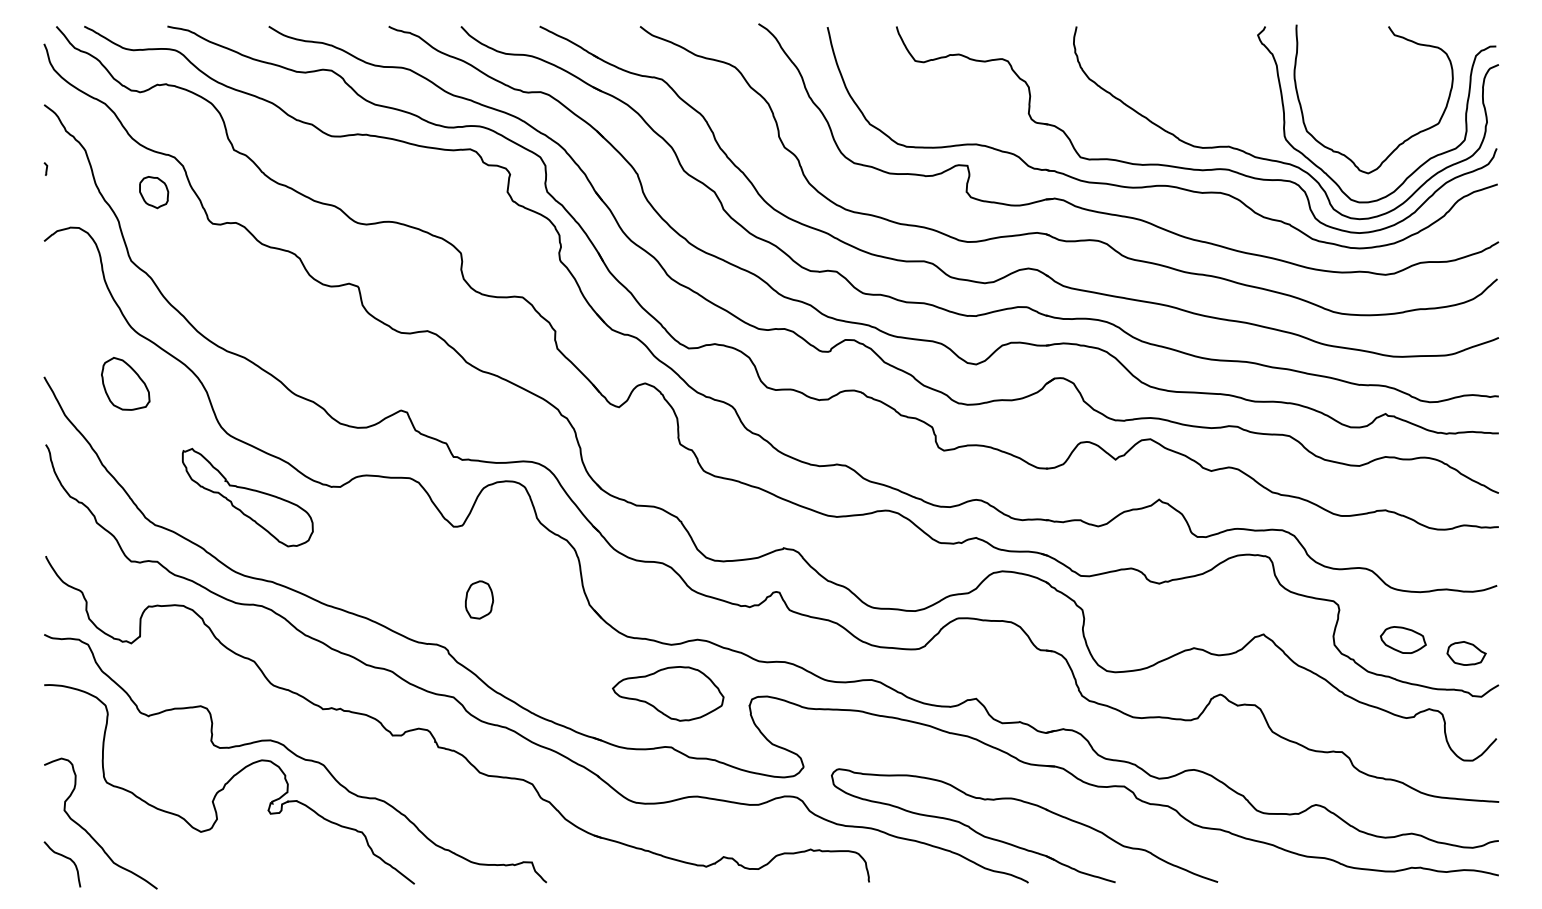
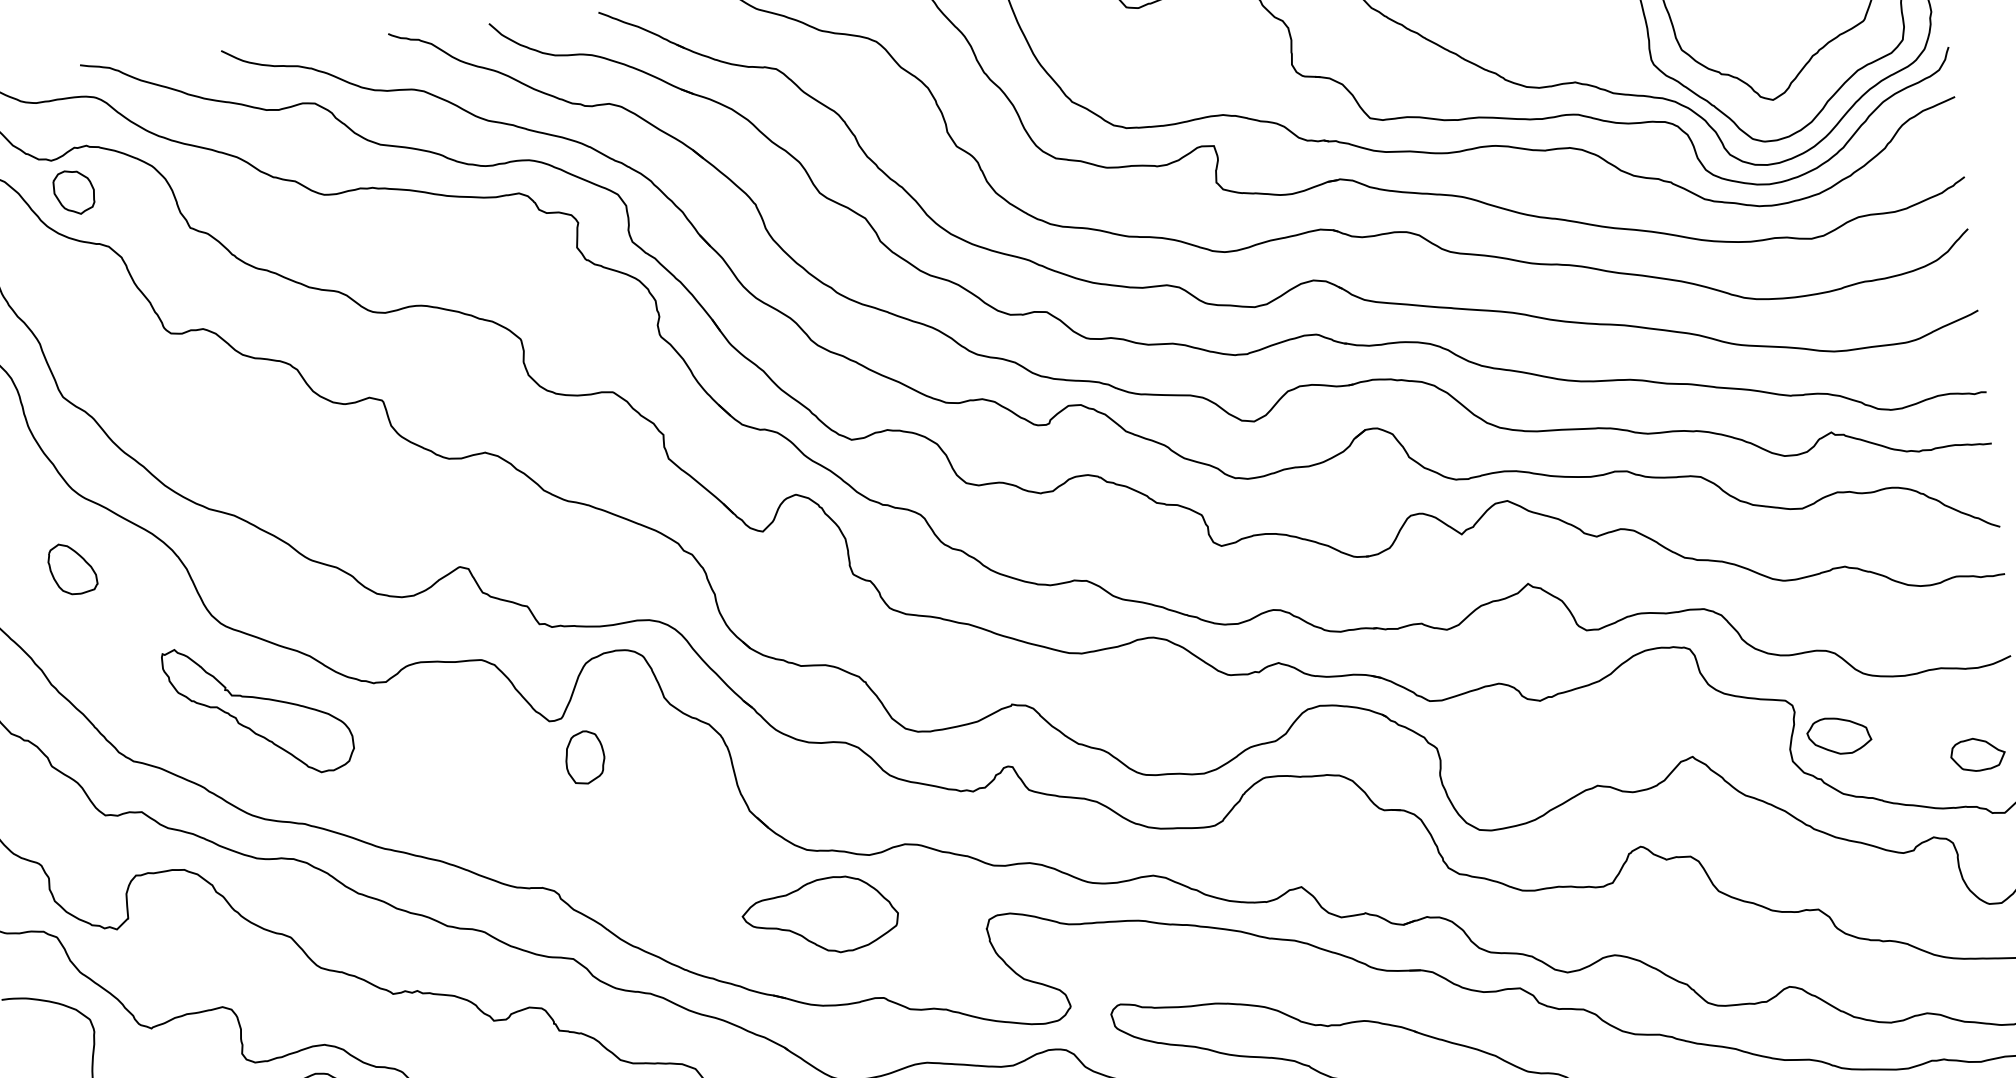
part: (154, 192) -> (74, 192), moved
part: (125, 383) -> (72, 568), size x0.7
part: (479, 599) -> (585, 756), moved
part: (1403, 639) -> (1839, 734), moved
part: (668, 693) -> (820, 915), moved

